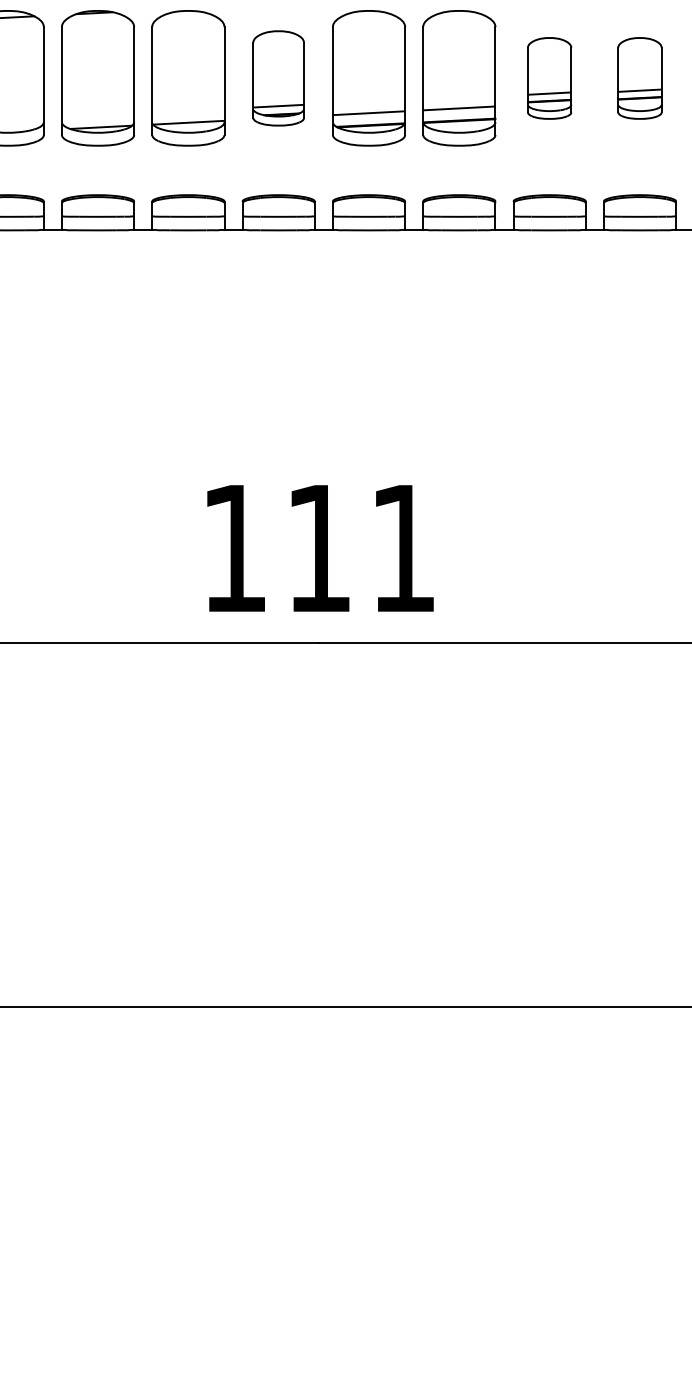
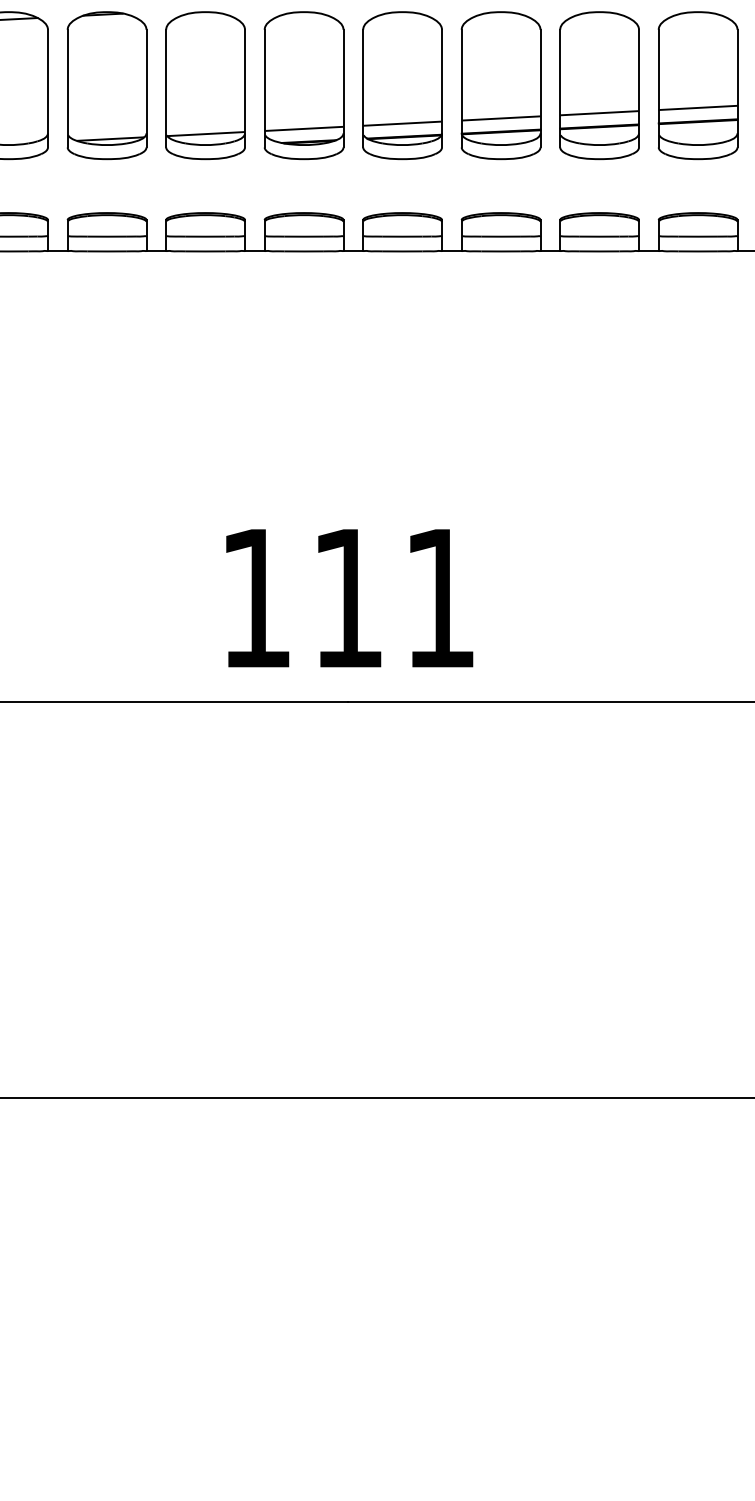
part: (278, 78) -> (303, 85), size x1.43
part: (549, 78) -> (599, 85), size x1.67
part: (639, 78) -> (697, 85), size x1.67

